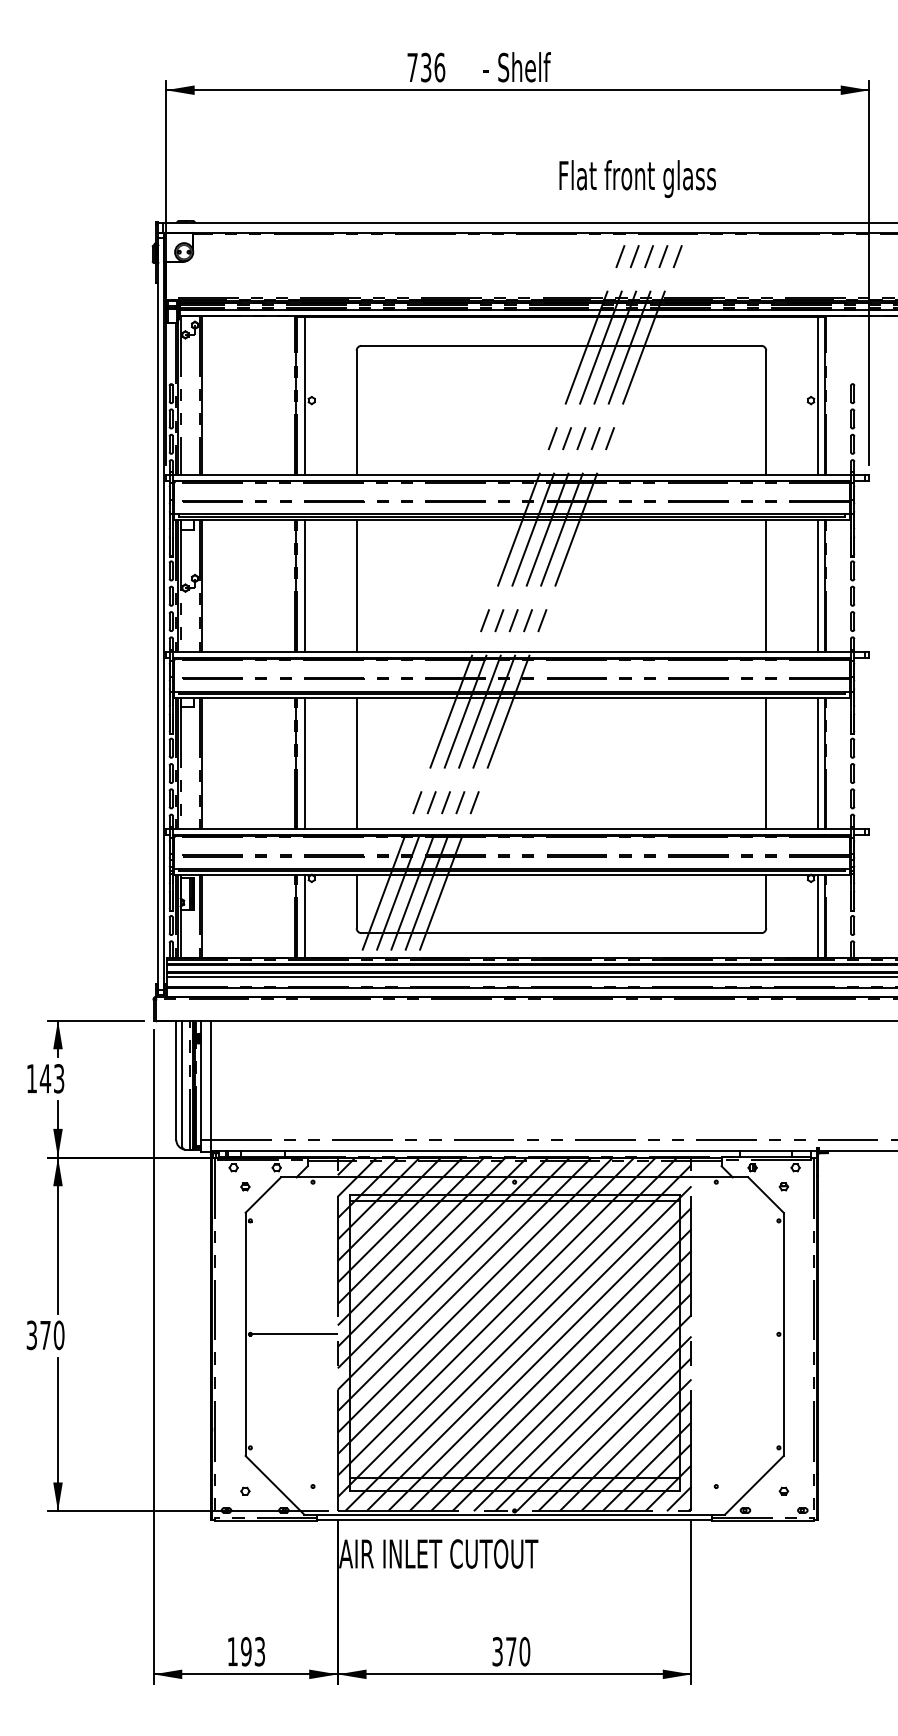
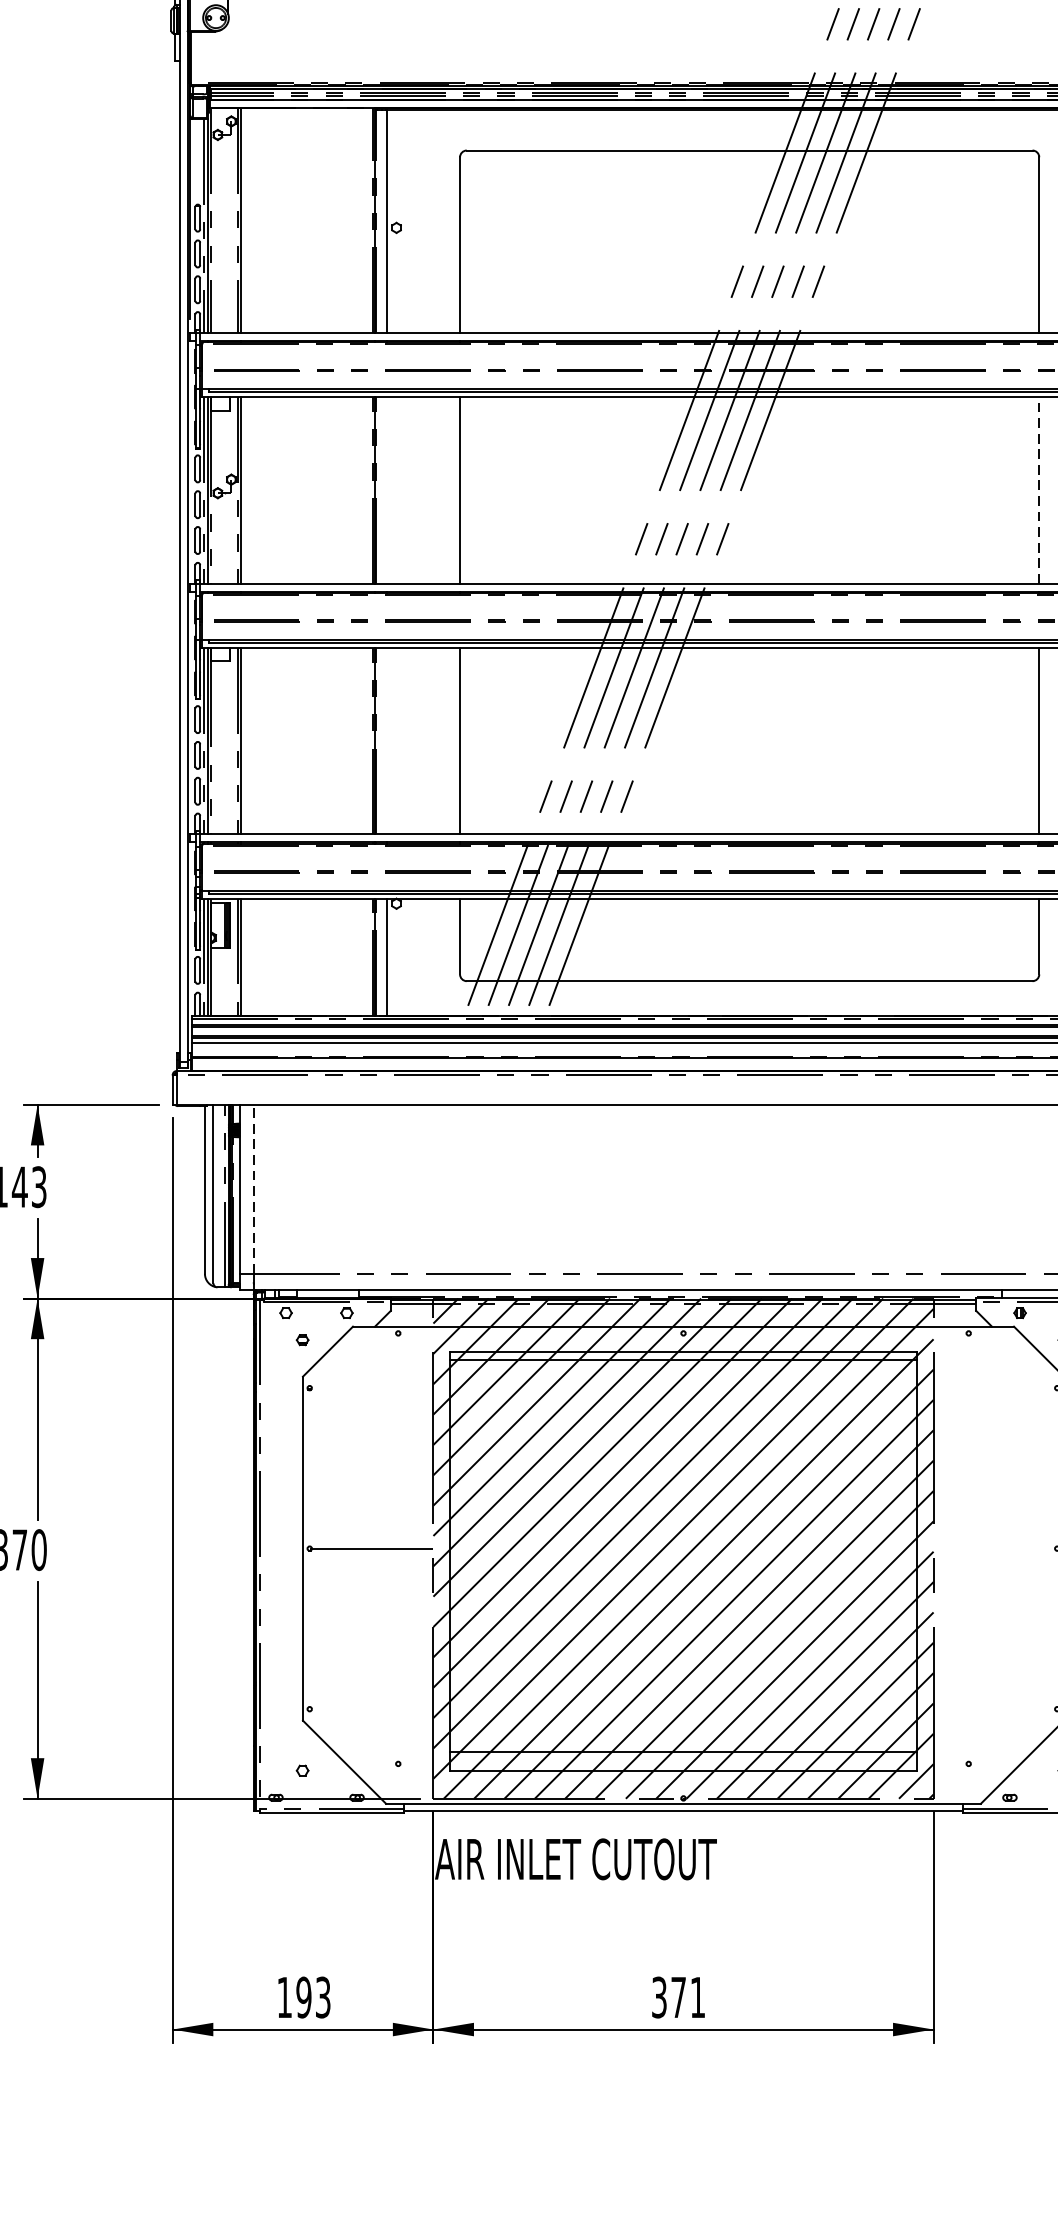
line: (305, 586) -> (387, 490), removed
line: (766, 586) -> (1039, 490), solid -> dashed
line: (305, 763) -> (387, 741), removed
line: (210, 1080) -> (253, 1189), solid -> dashed
text: (524, 1651) -> (697, 1997), 370 -> 371

